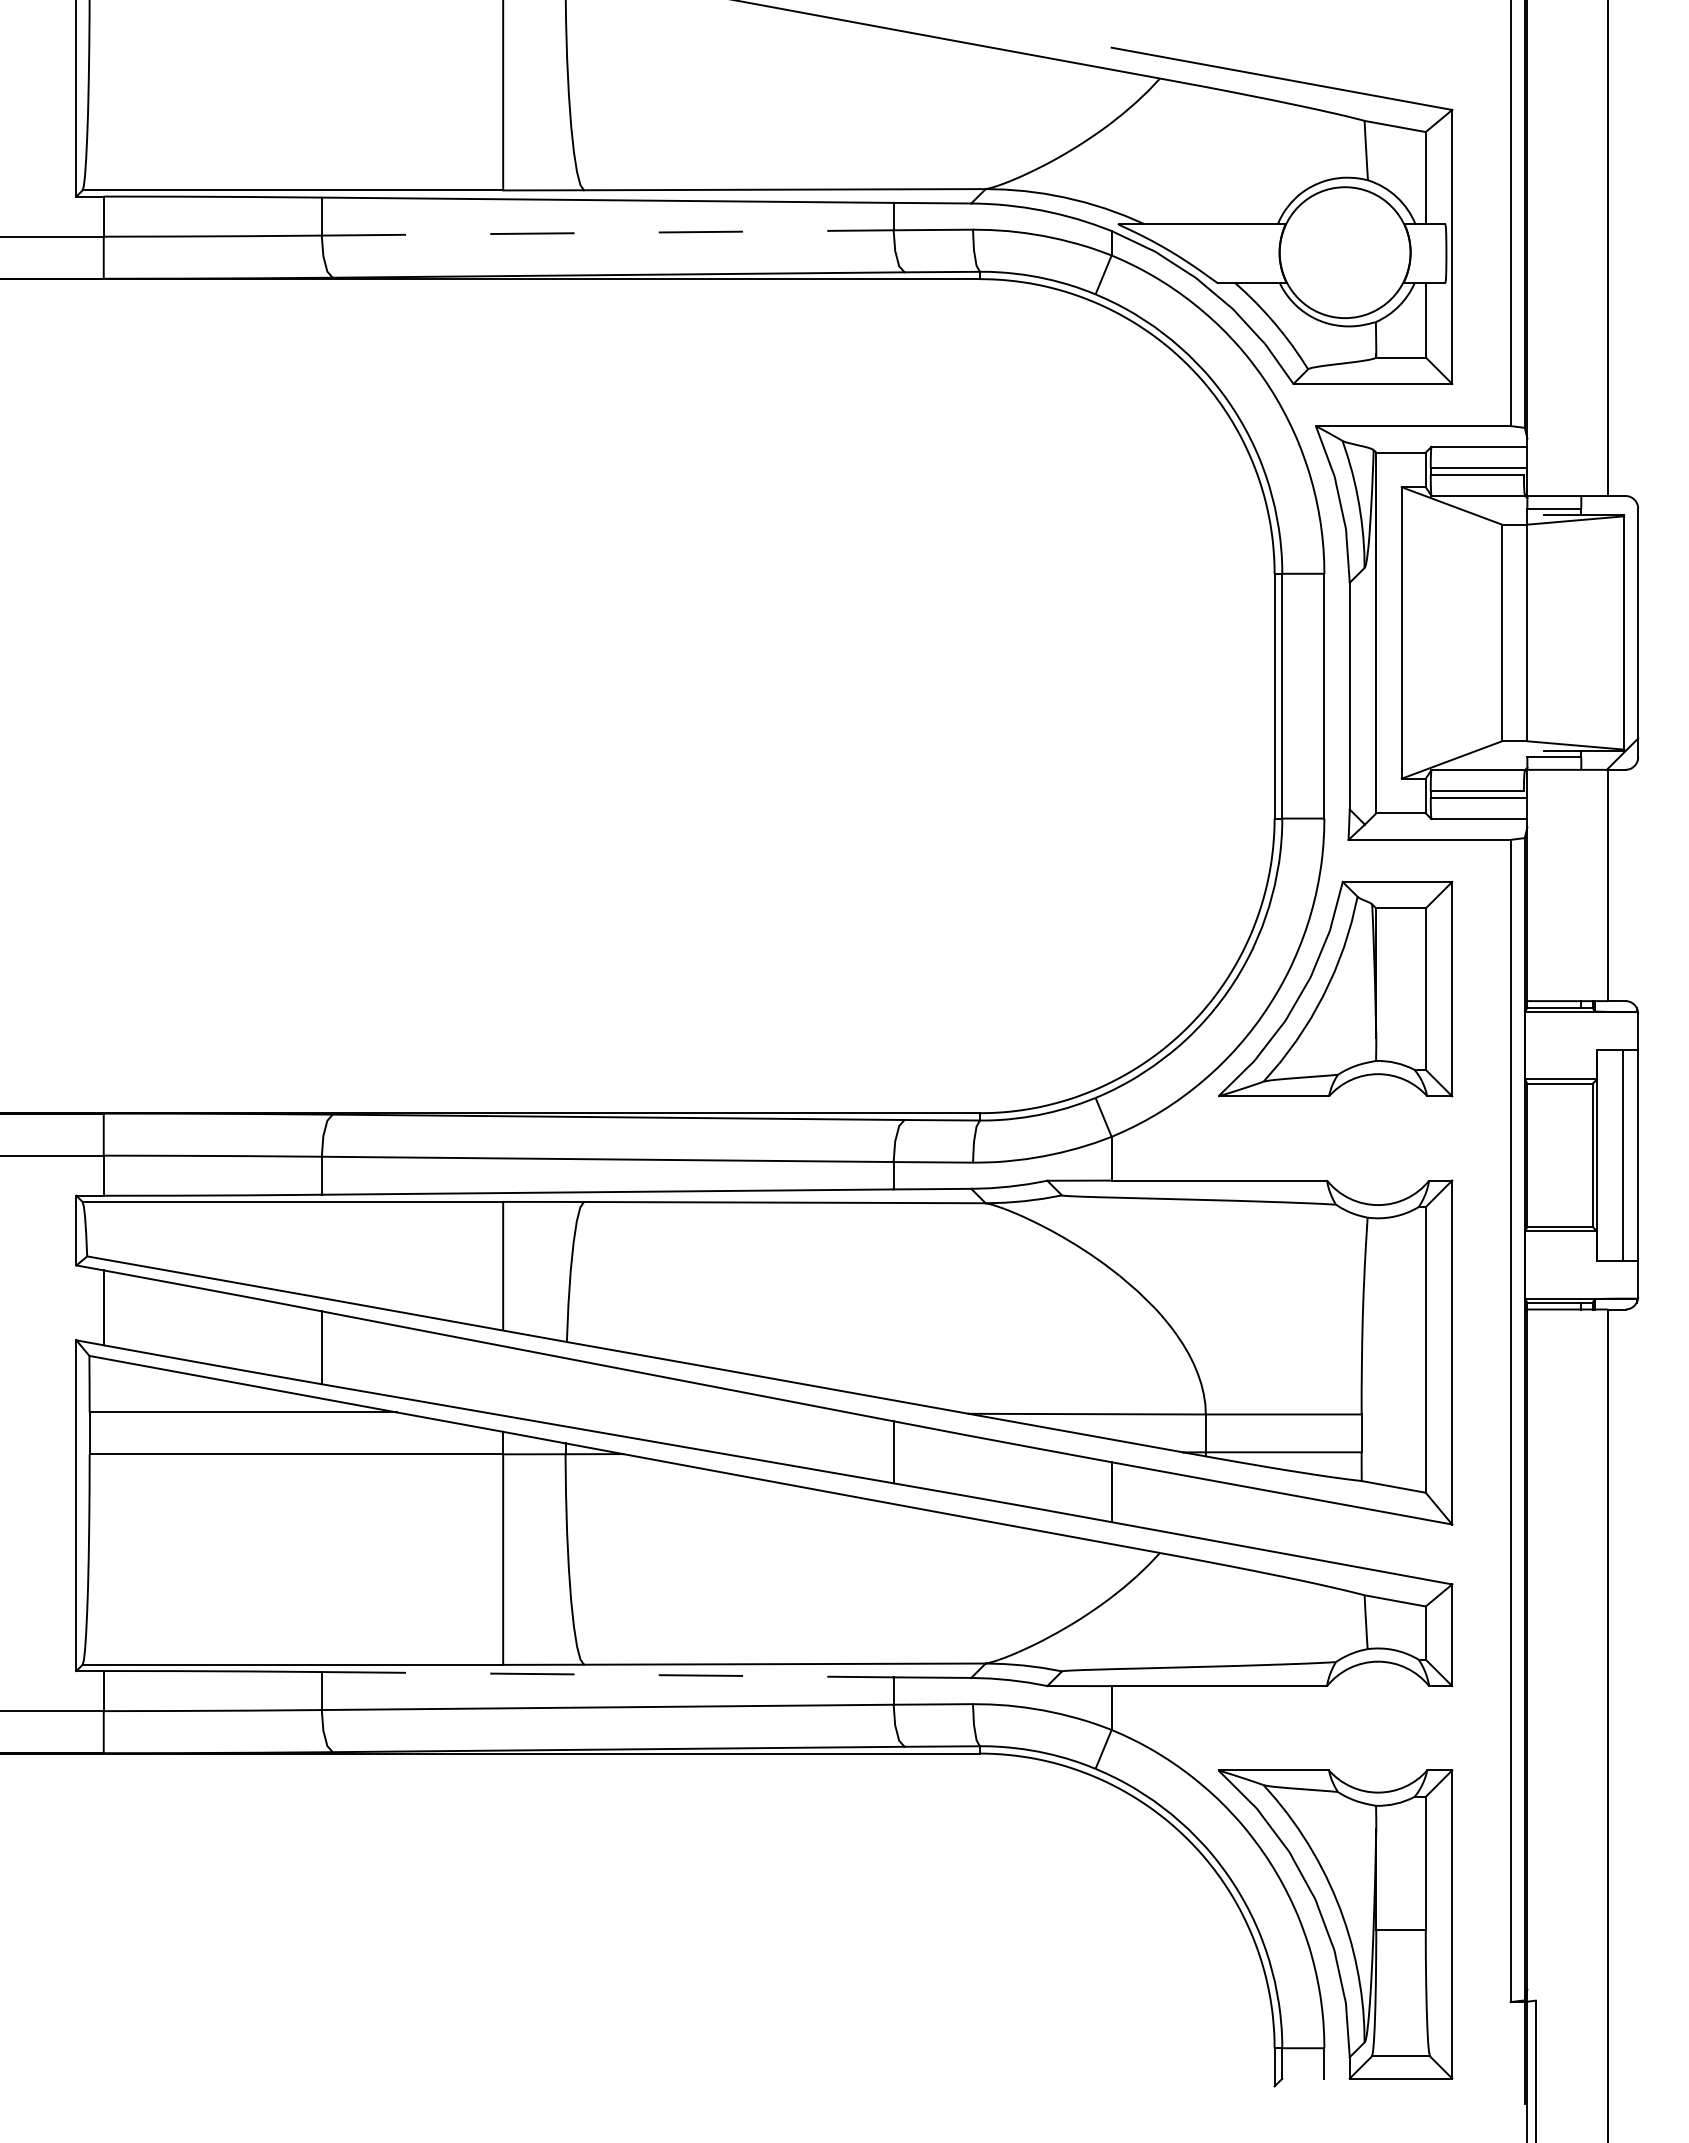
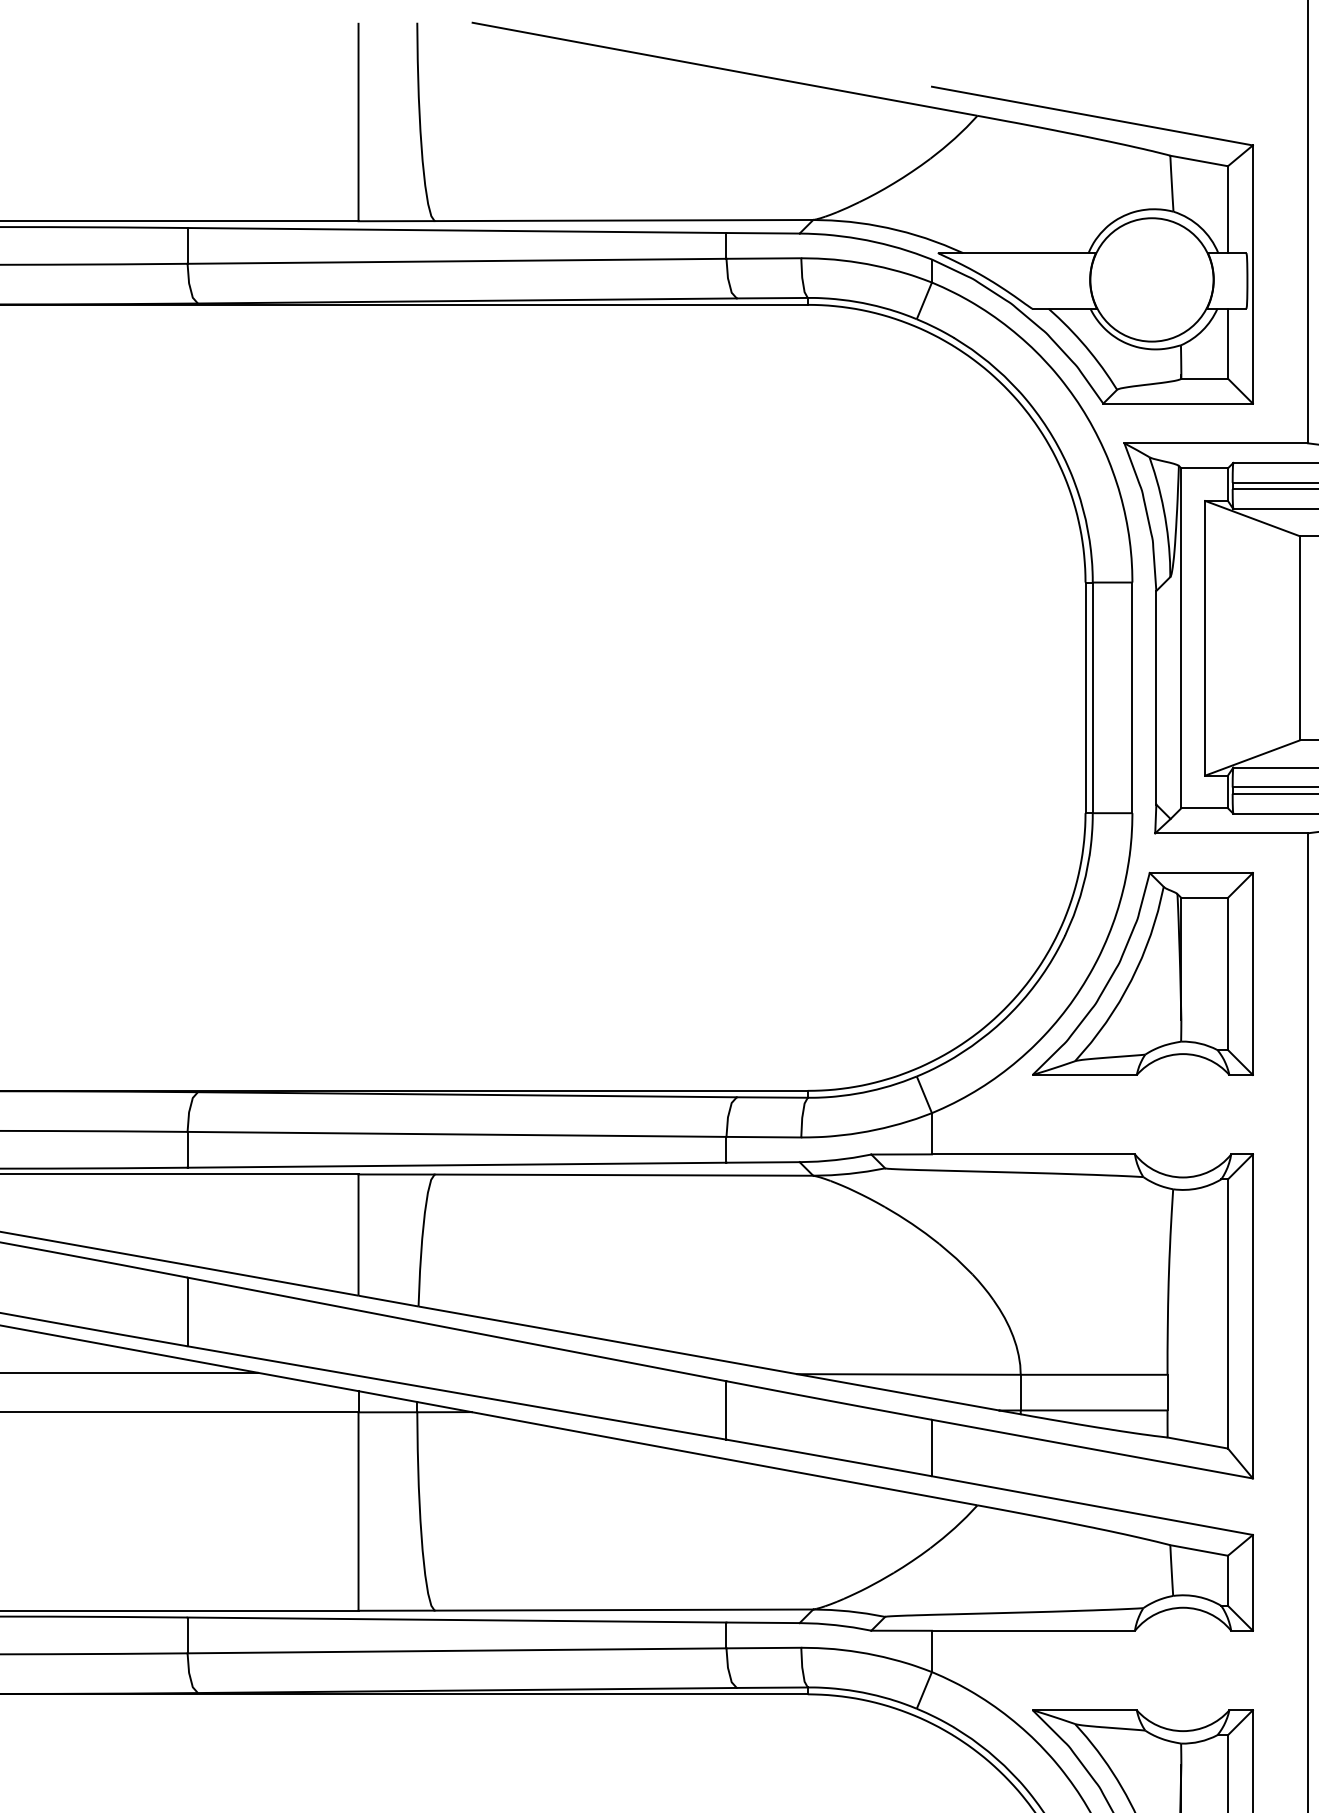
line: (607, 232) -> (456, 260), dashed -> solid
line: (607, 1674) -> (456, 1619), dashed -> solid

